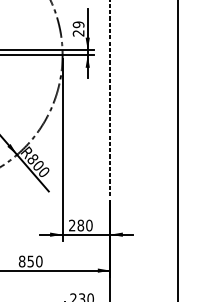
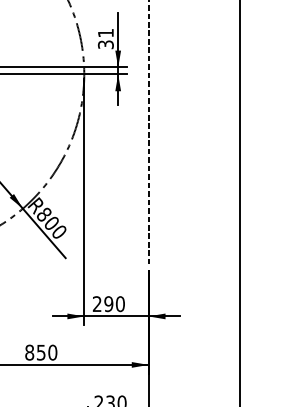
text: (78, 28) -> (105, 38), 29 -> 31
text: (80, 225) -> (108, 304), 280 -> 290

